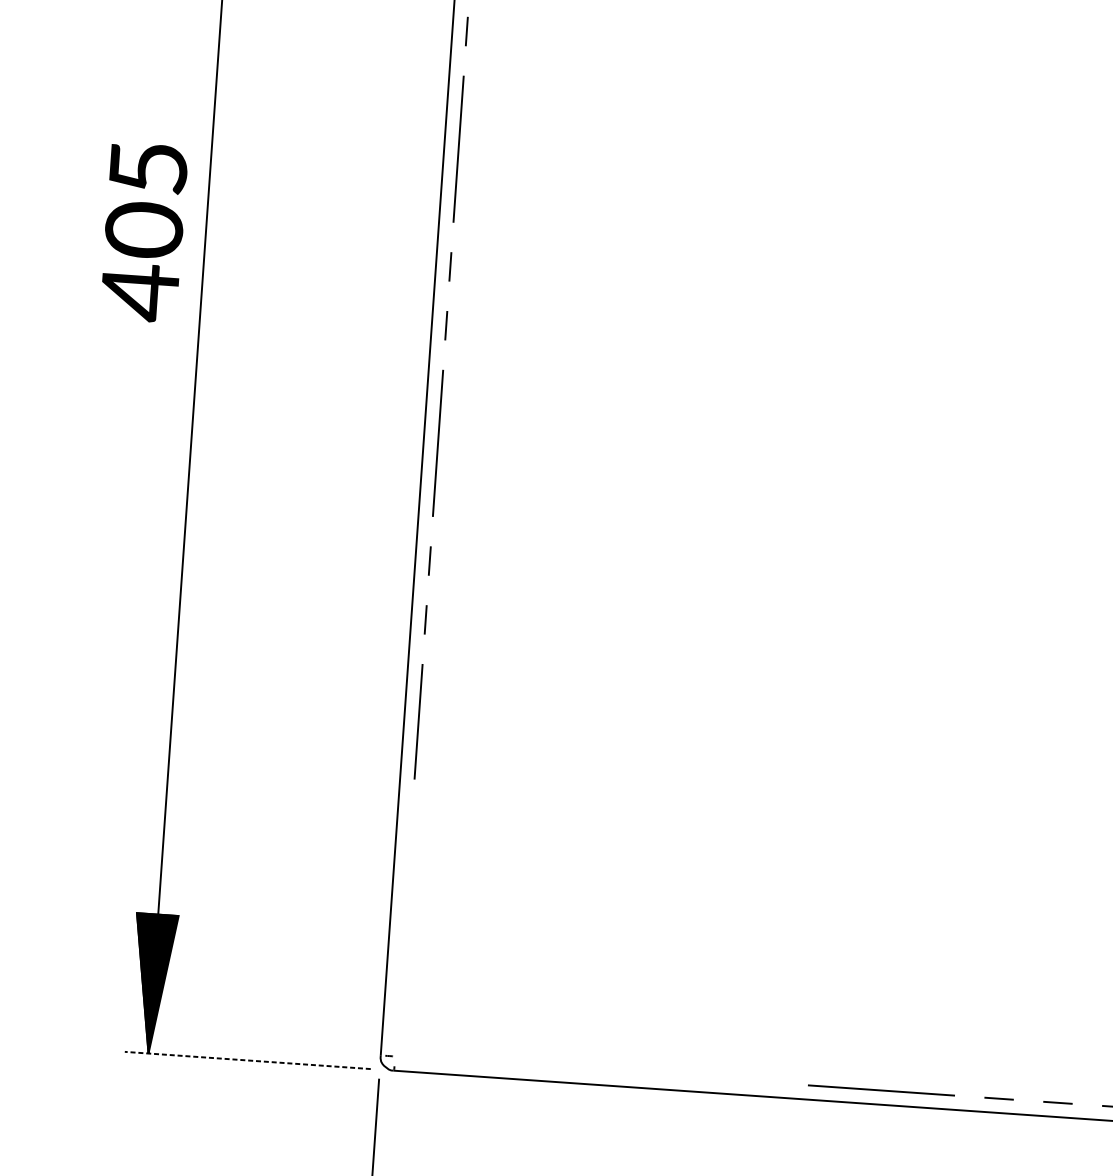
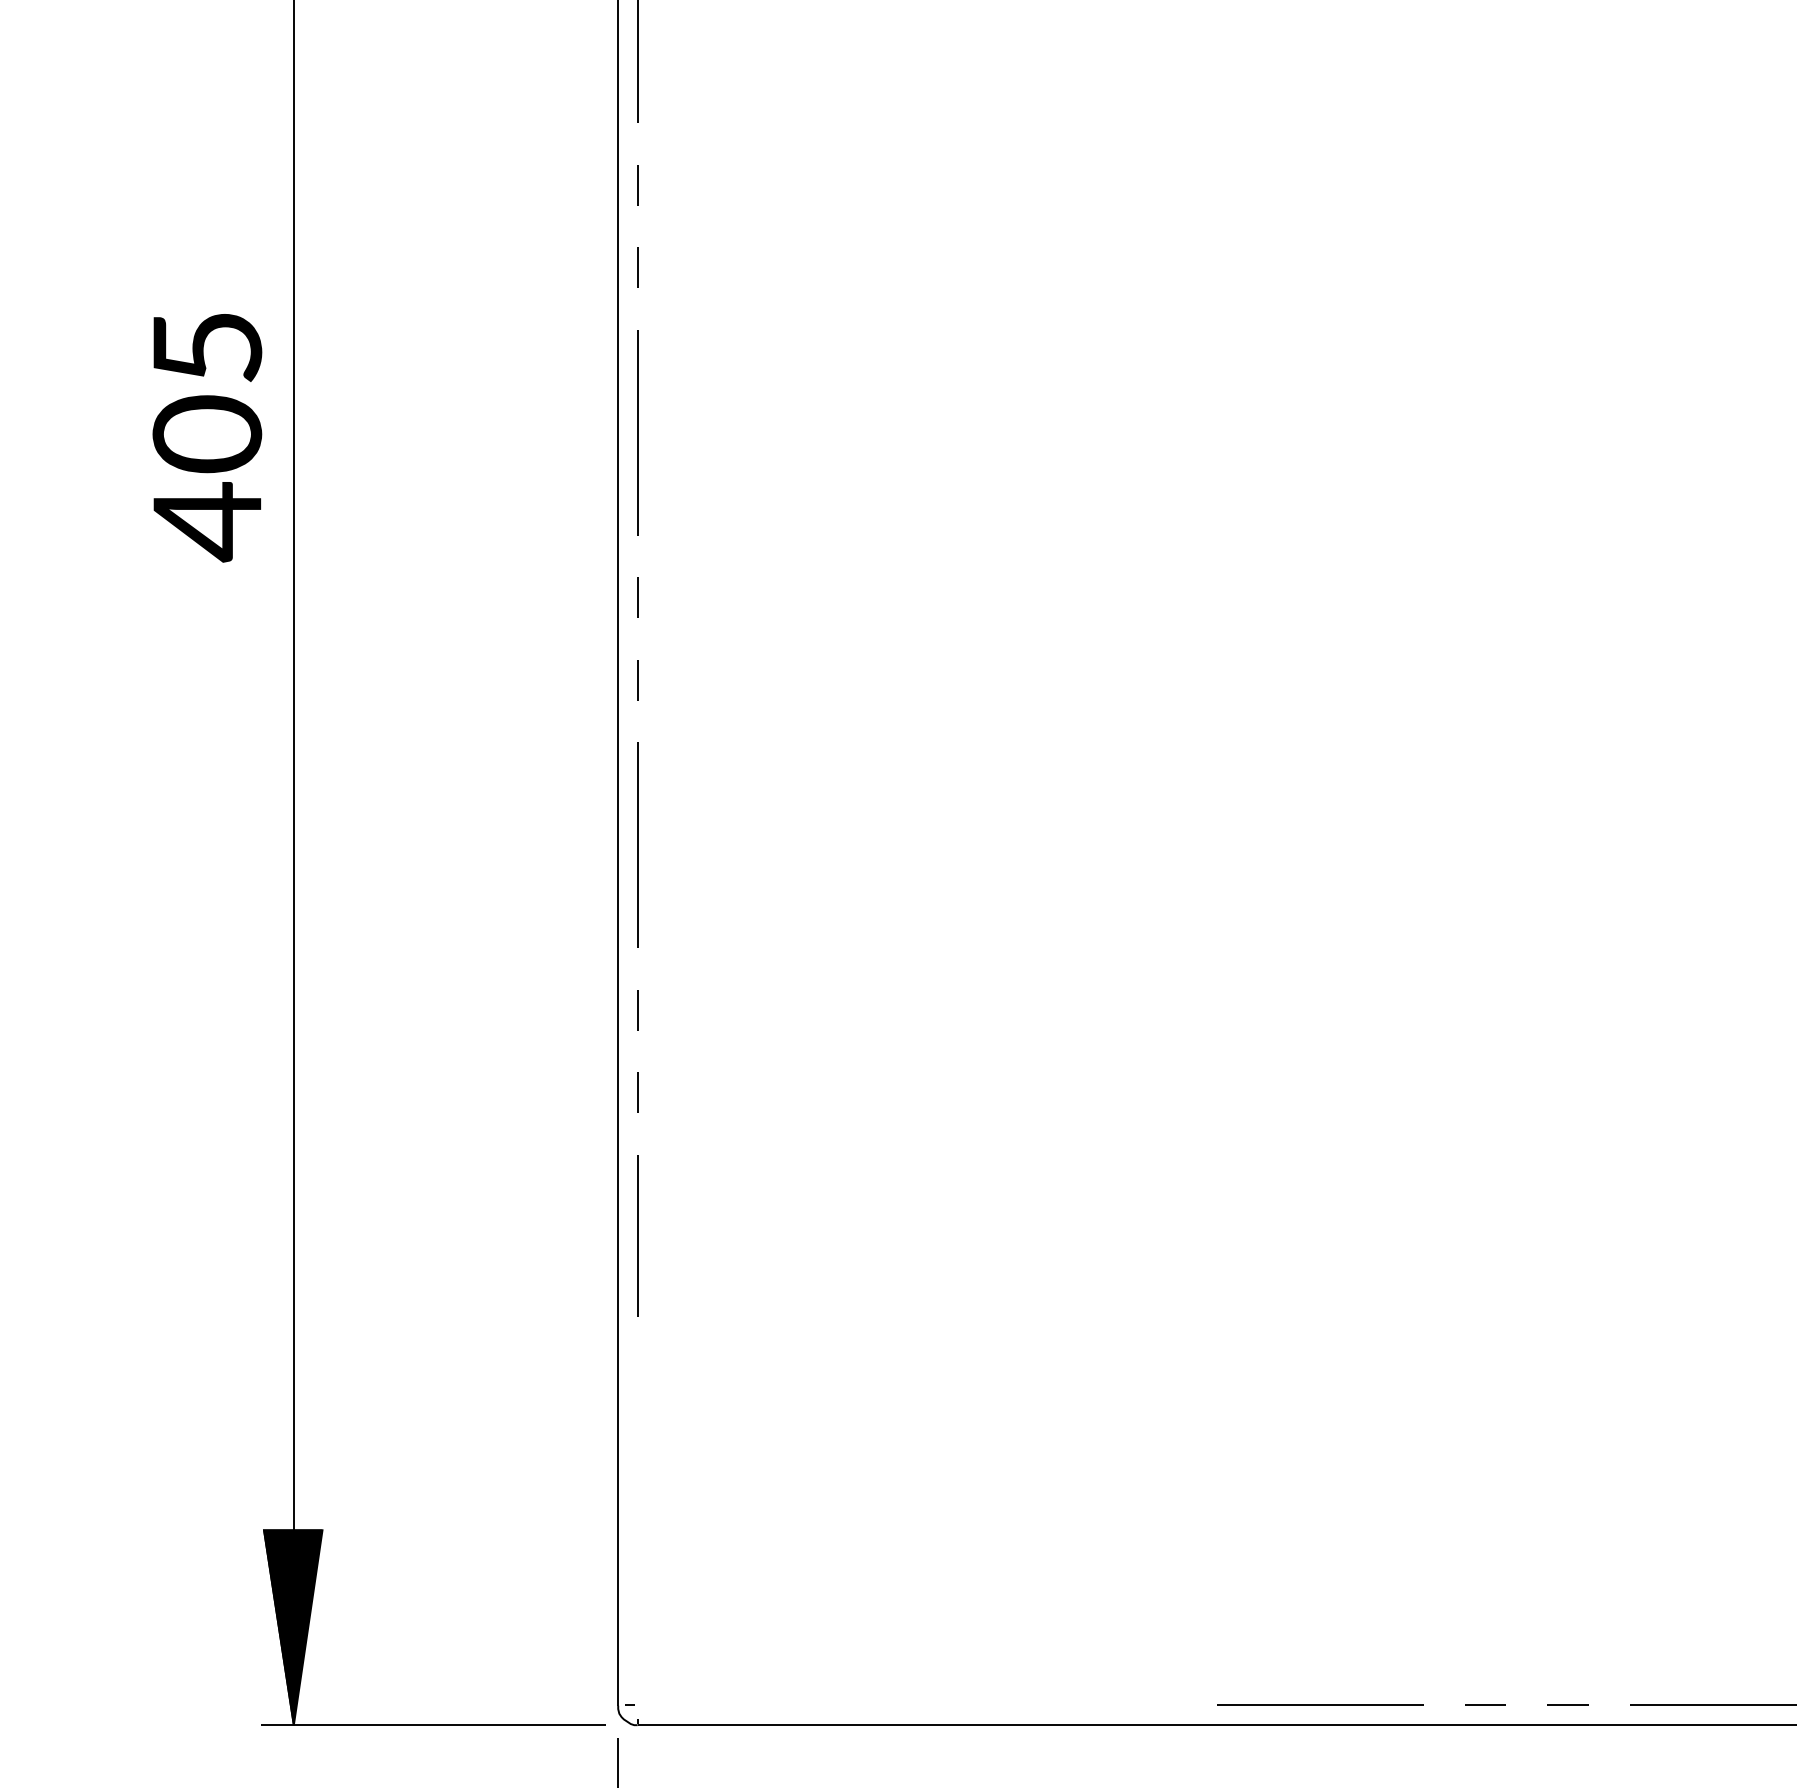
text: (144, 233) -> (207, 438), moved
line: (247, 1060) -> (432, 1725), dashed -> solid

